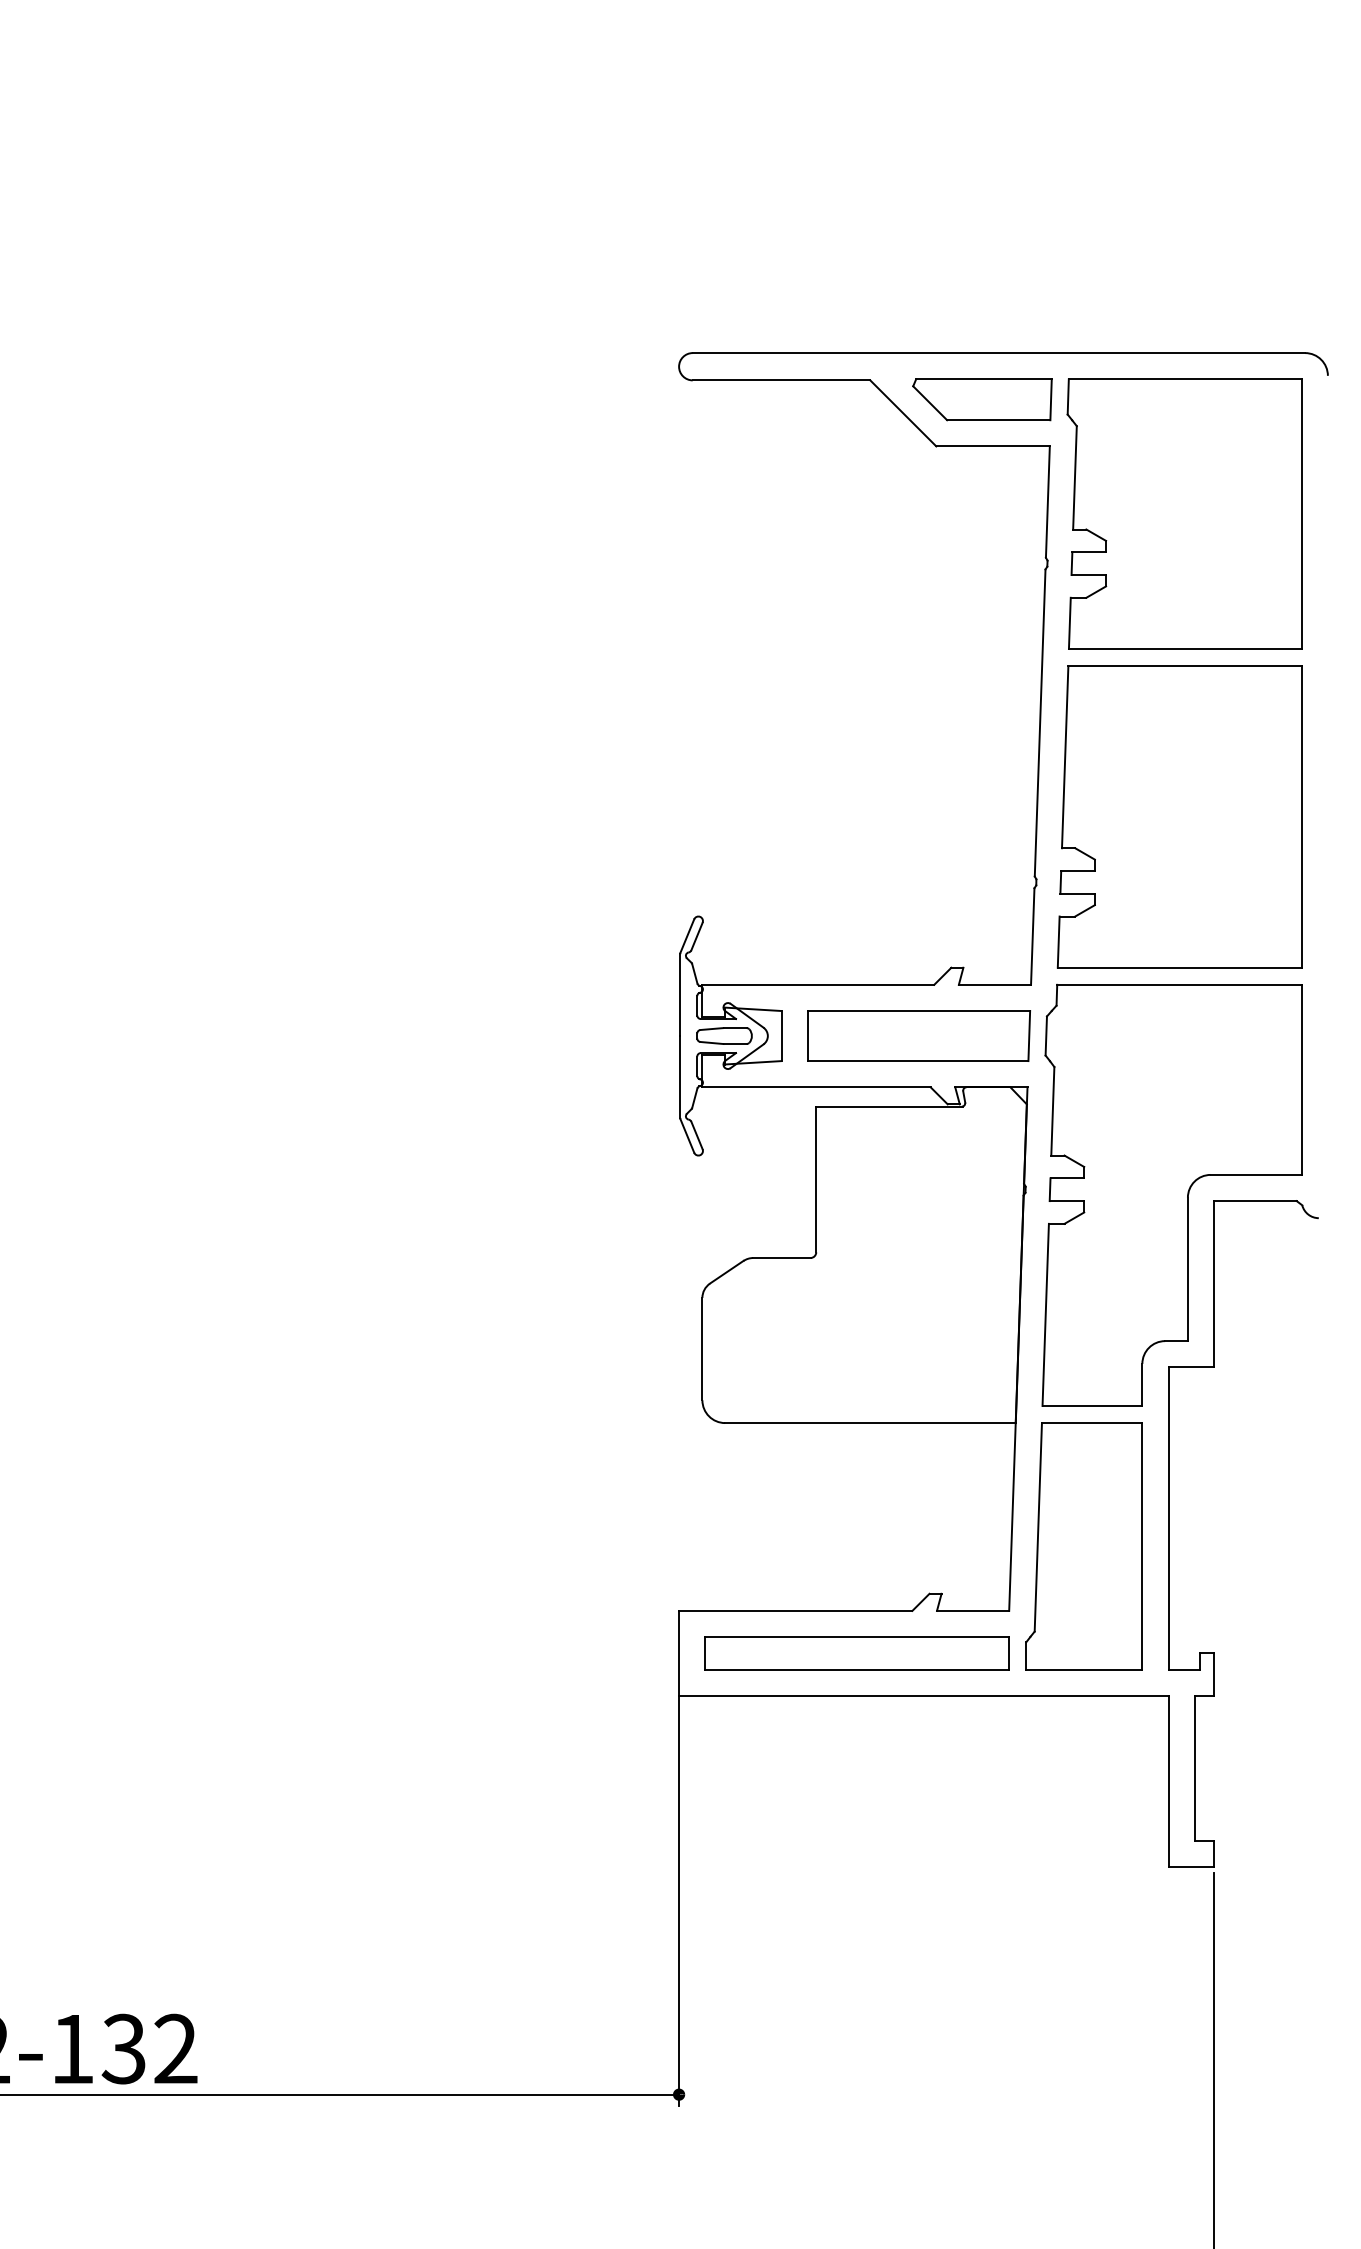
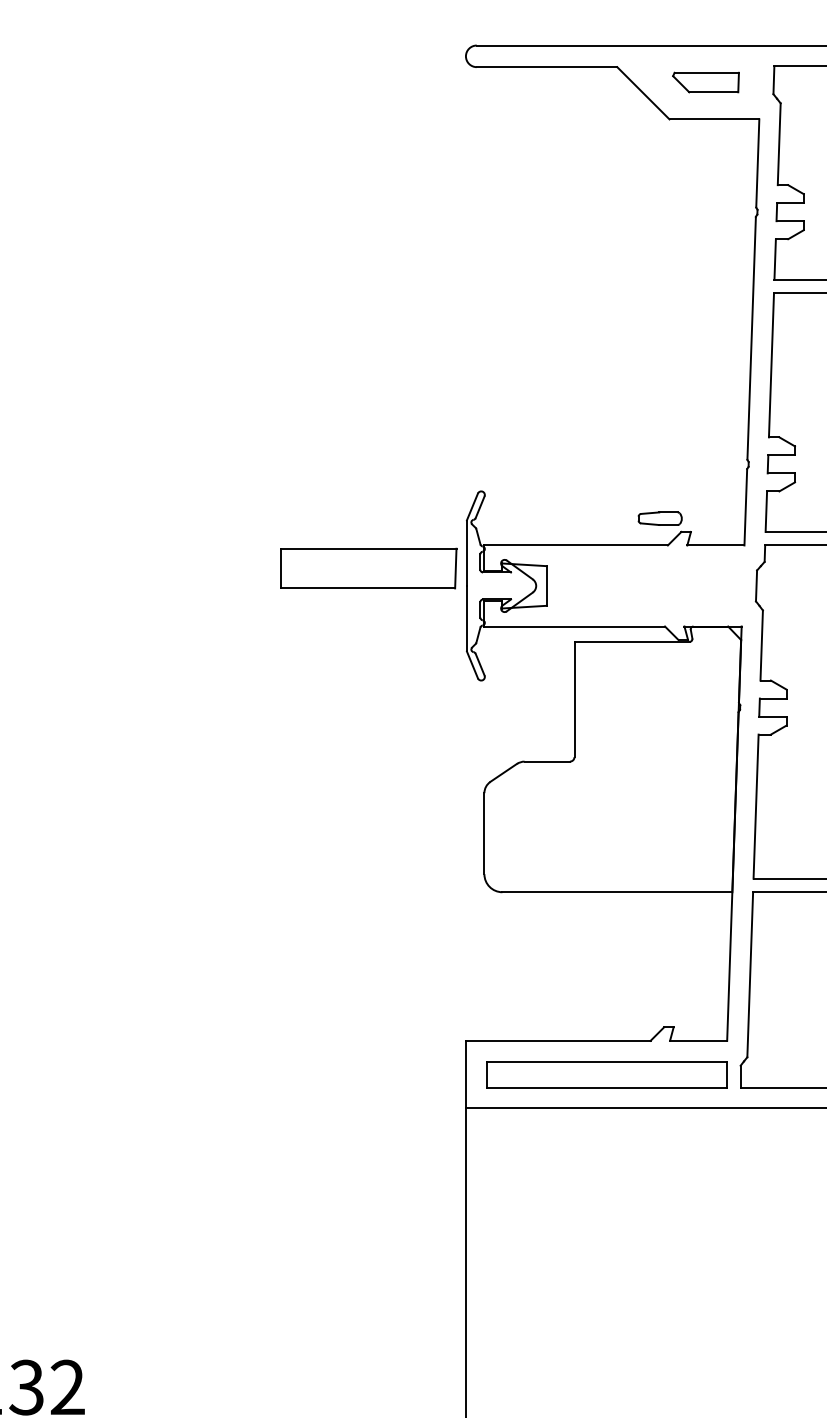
part: (982, 399) -> (706, 82), size x0.6
part: (724, 1035) -> (660, 518), moved
part: (918, 1035) -> (368, 568), moved

